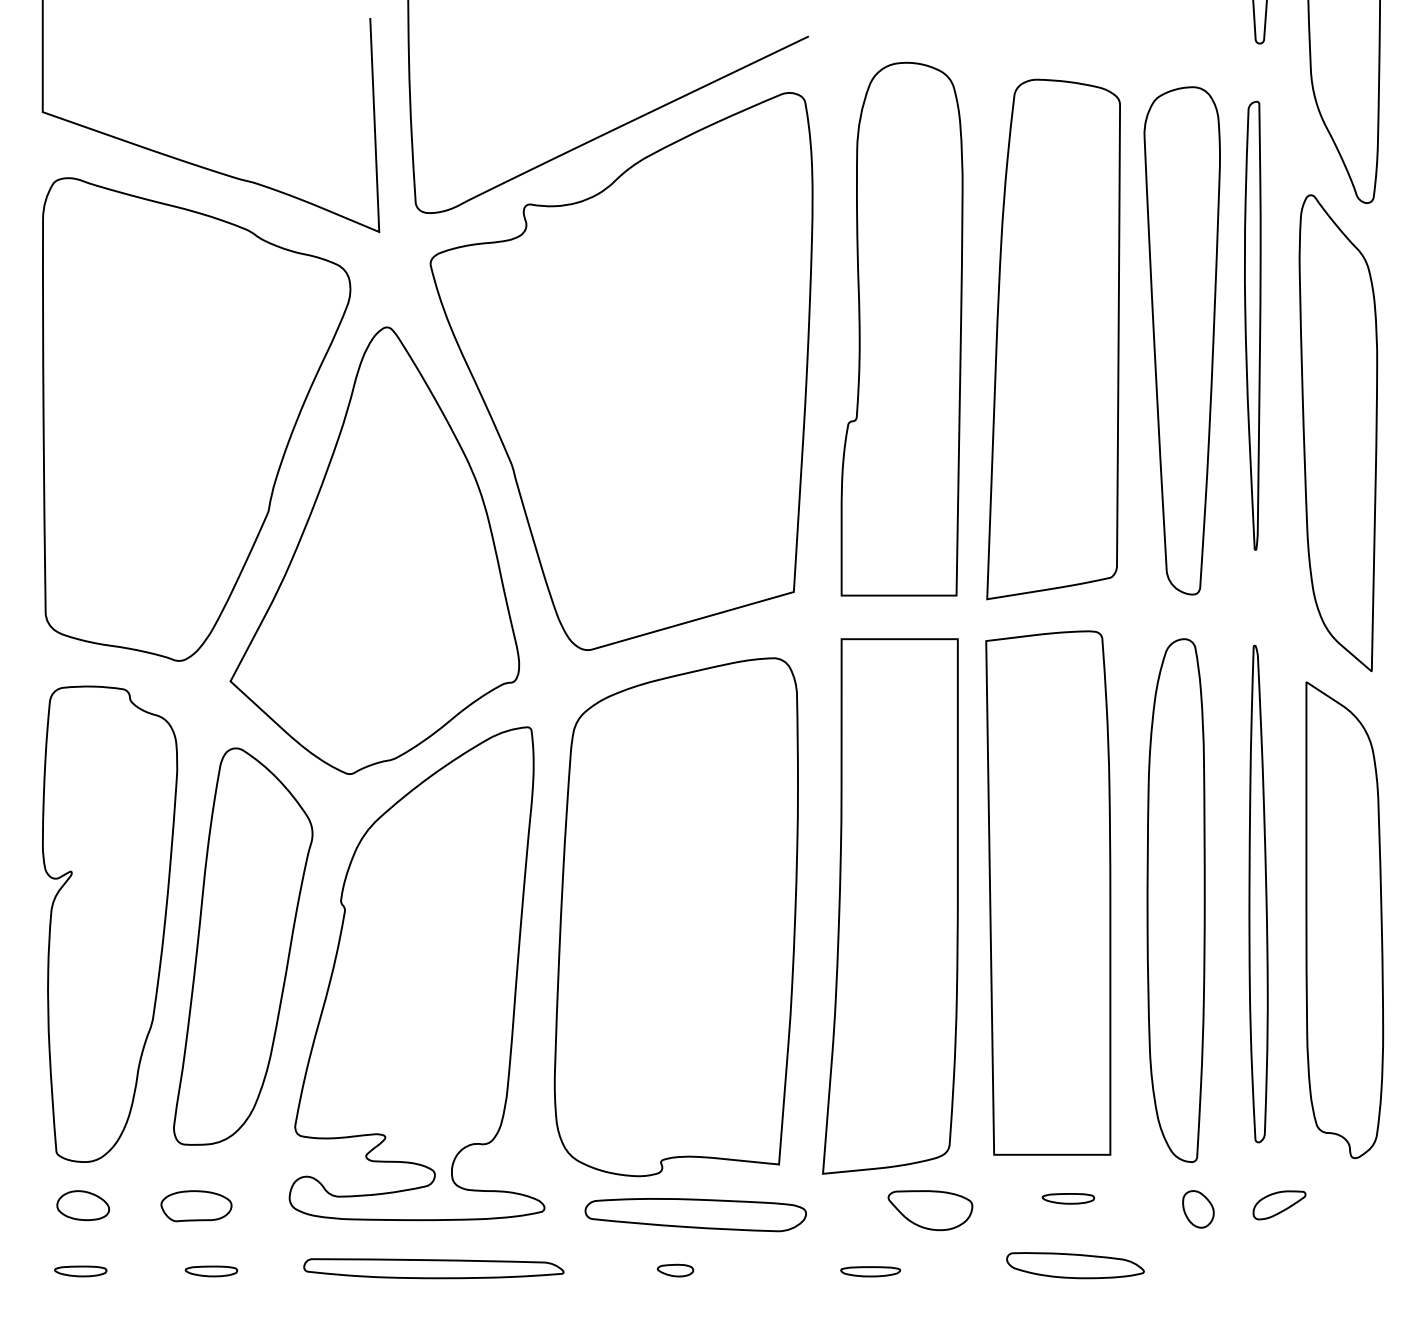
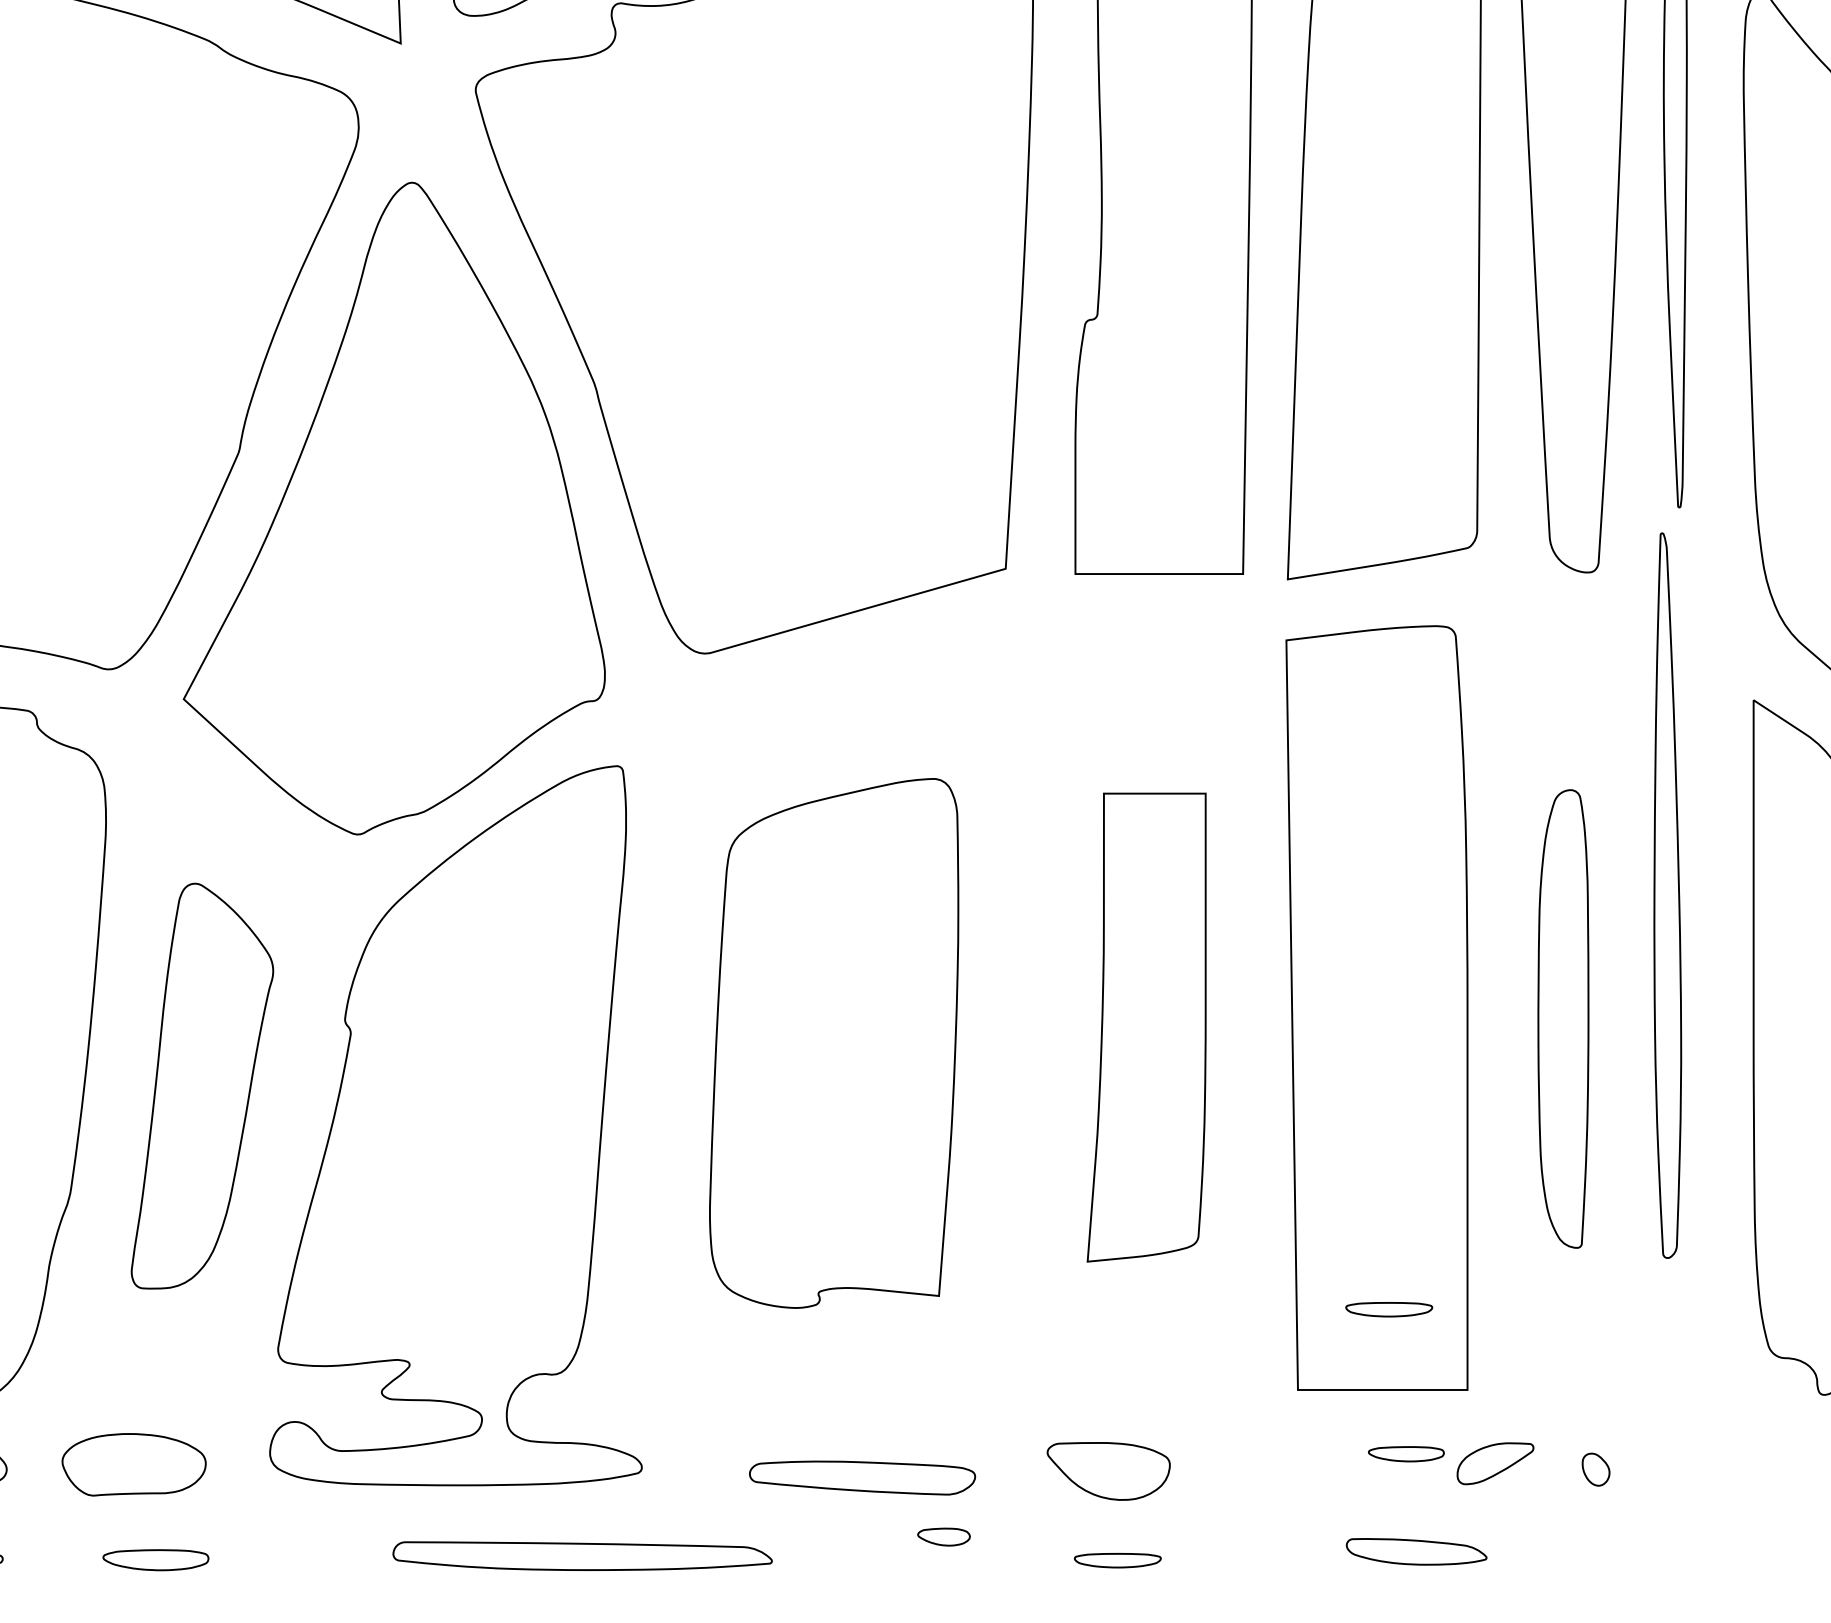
part: (1258, 893) -> (1667, 894), moved
part: (1175, 900) -> (1562, 1018), size x0.6
part: (890, 906) -> (1146, 1027), size x0.6
part: (675, 917) -> (833, 1043), size x0.7
part: (243, 946) -> (202, 1086), size x0.7
part: (1056, 1099) -> (1388, 1309), added
part: (1279, 1205) -> (1495, 1463), moved
part: (196, 1206) -> (134, 1465), size x1.4
part: (1198, 1209) -> (1596, 1469), size x0.6
part: (930, 1210) -> (1108, 1471), moved
part: (695, 1215) -> (862, 1478), size x0.7
part: (1075, 1265) -> (1416, 1551), size x0.7
part: (433, 1268) -> (582, 1555), moved
part: (675, 1270) -> (943, 1536), moved
part: (211, 1271) -> (156, 1560), size x1.4

